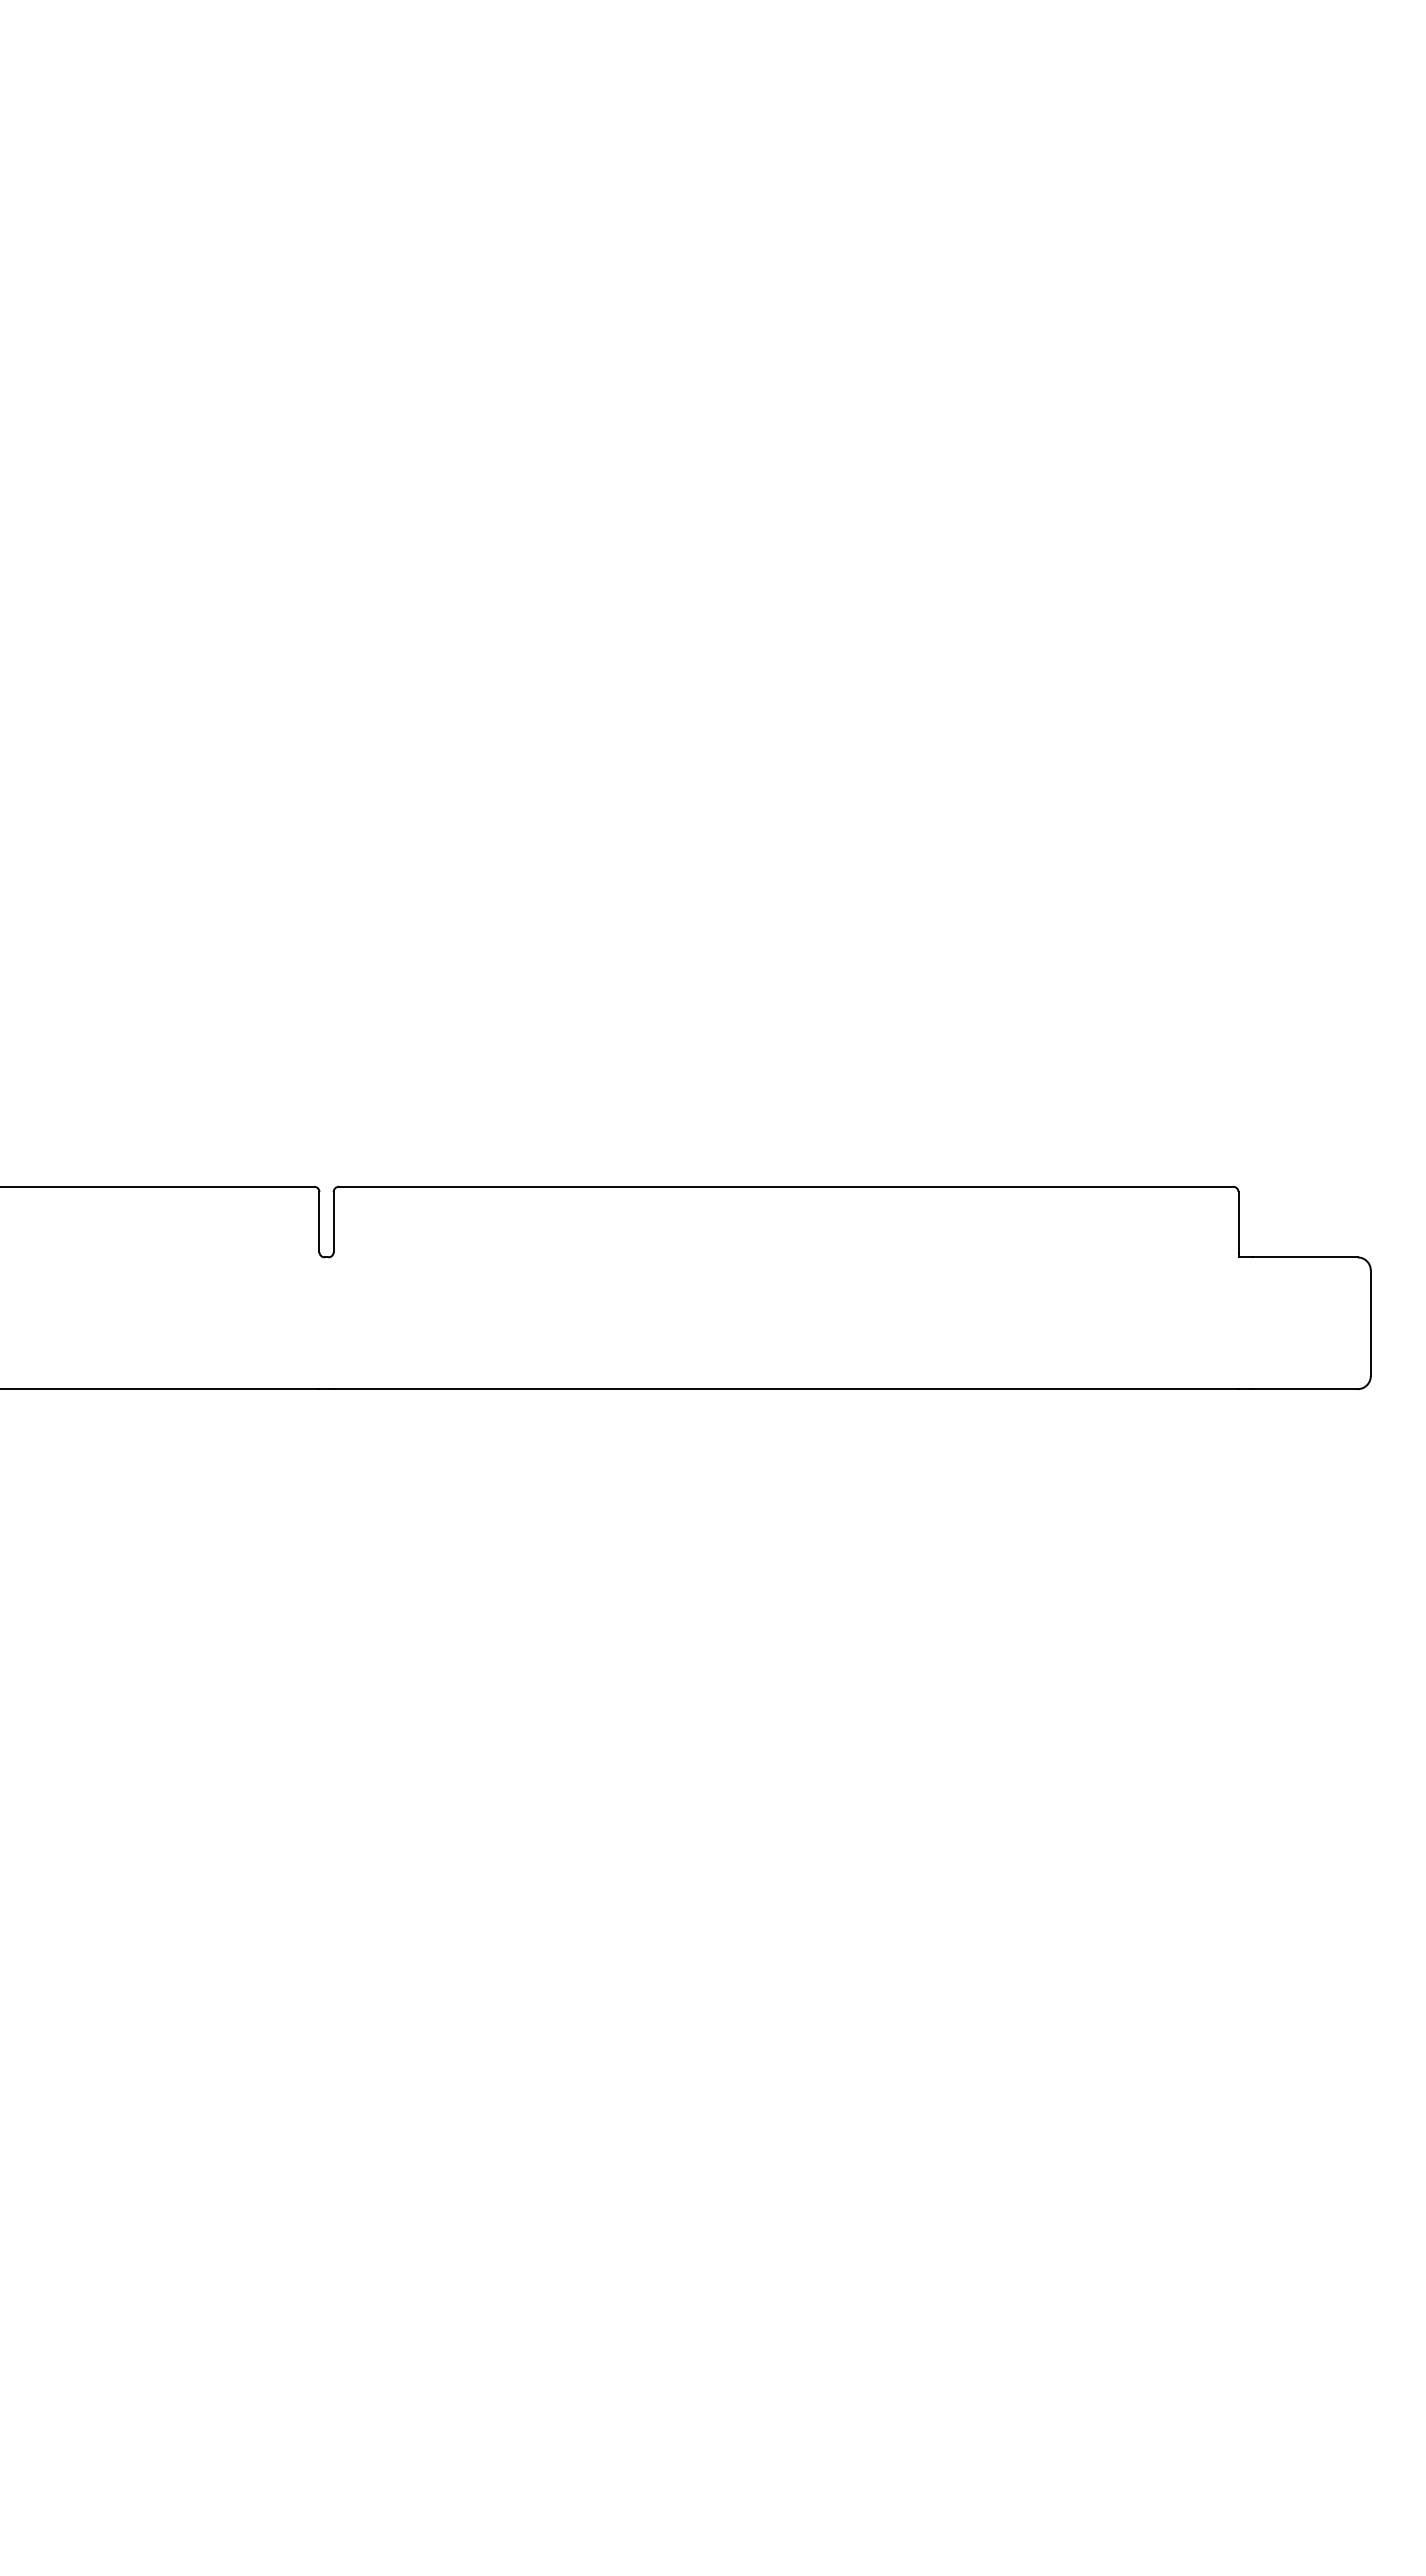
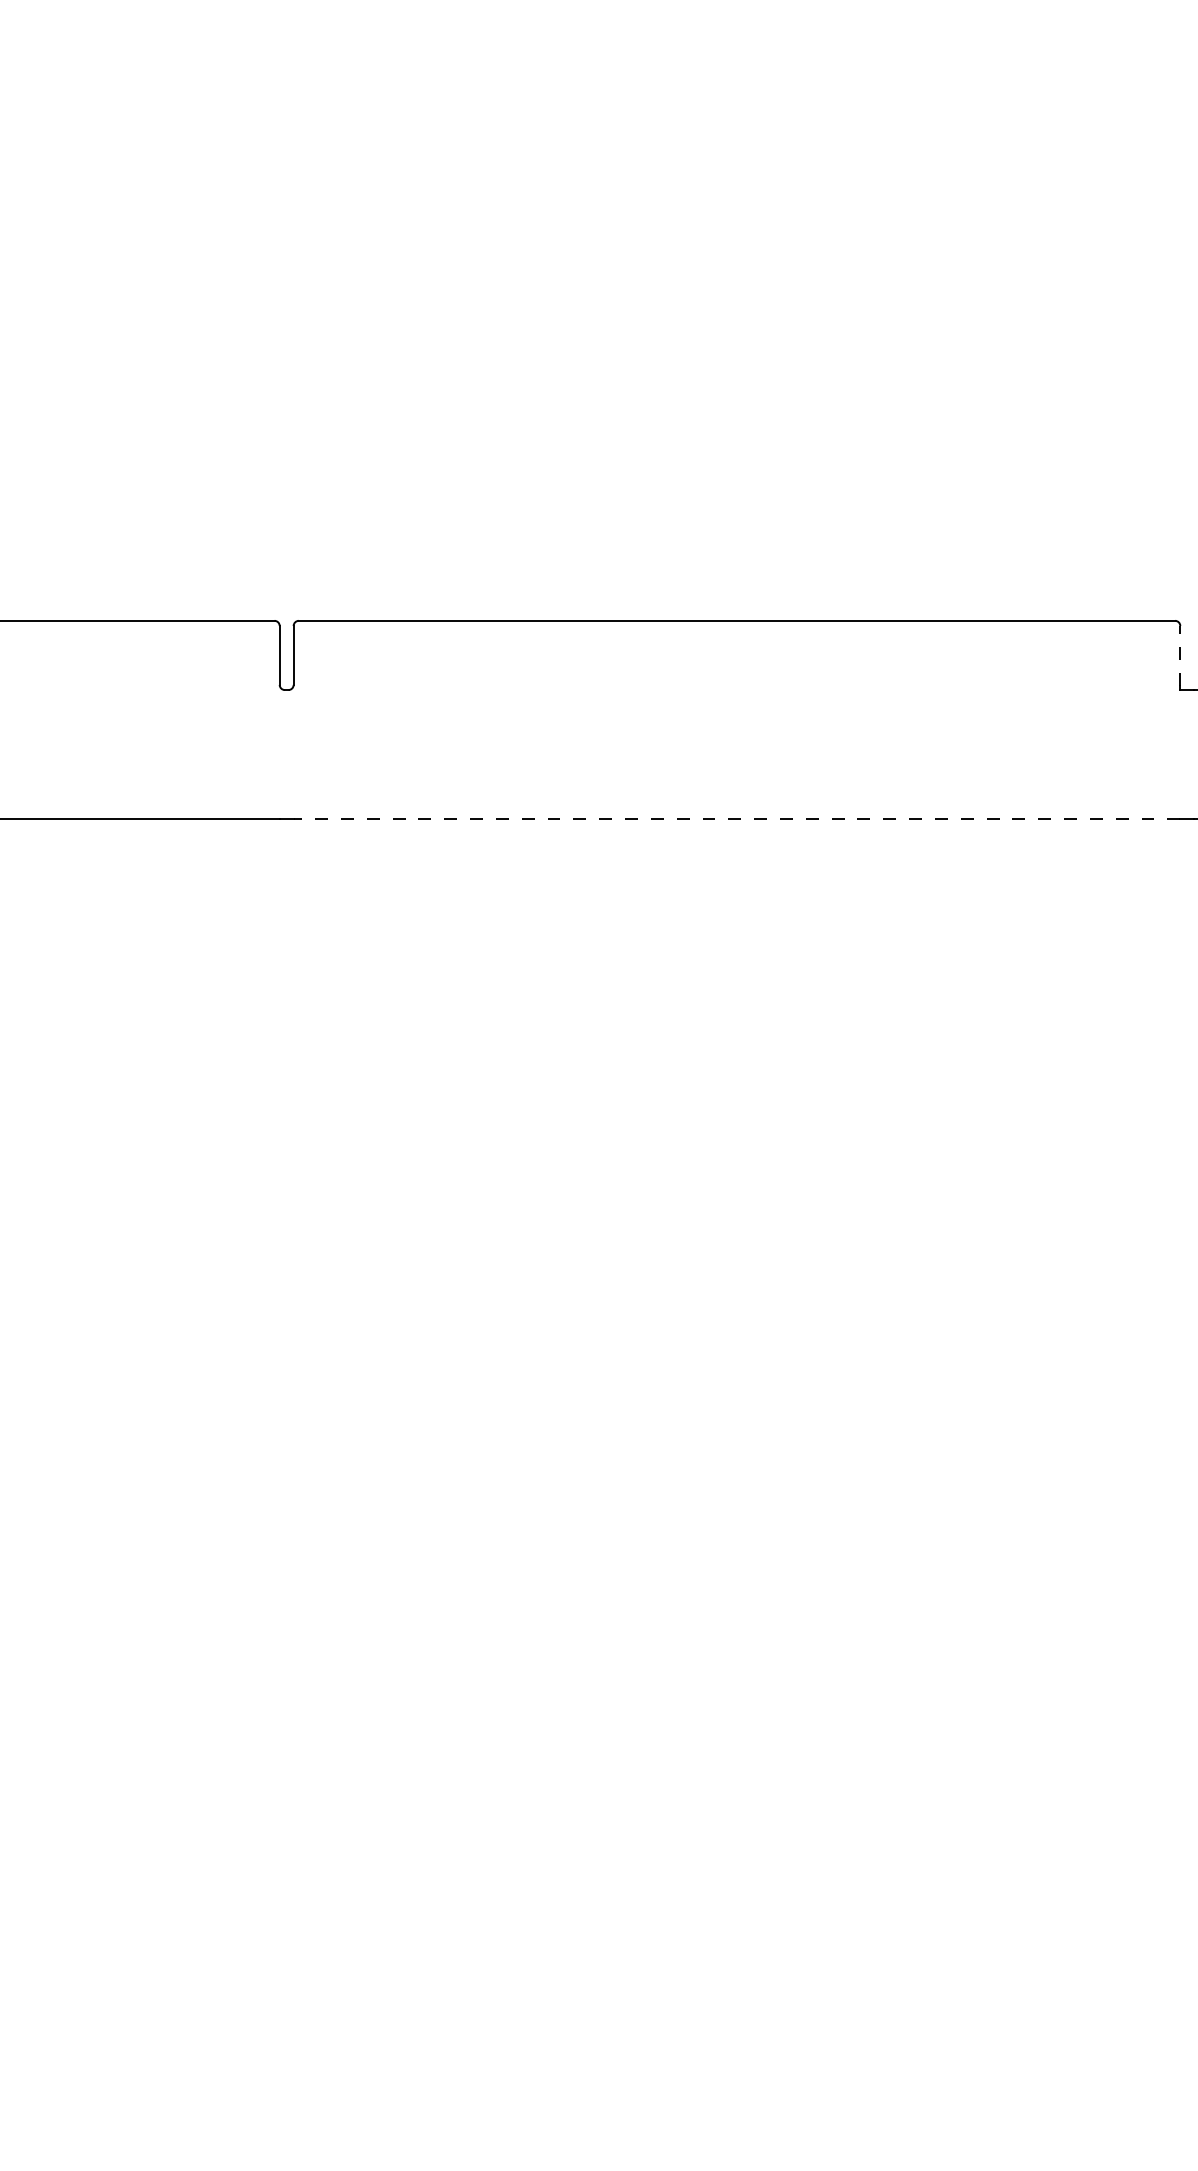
line: (1238, 1221) -> (1180, 654), solid -> dashed
line: (785, 1389) -> (736, 819), solid -> dashed

